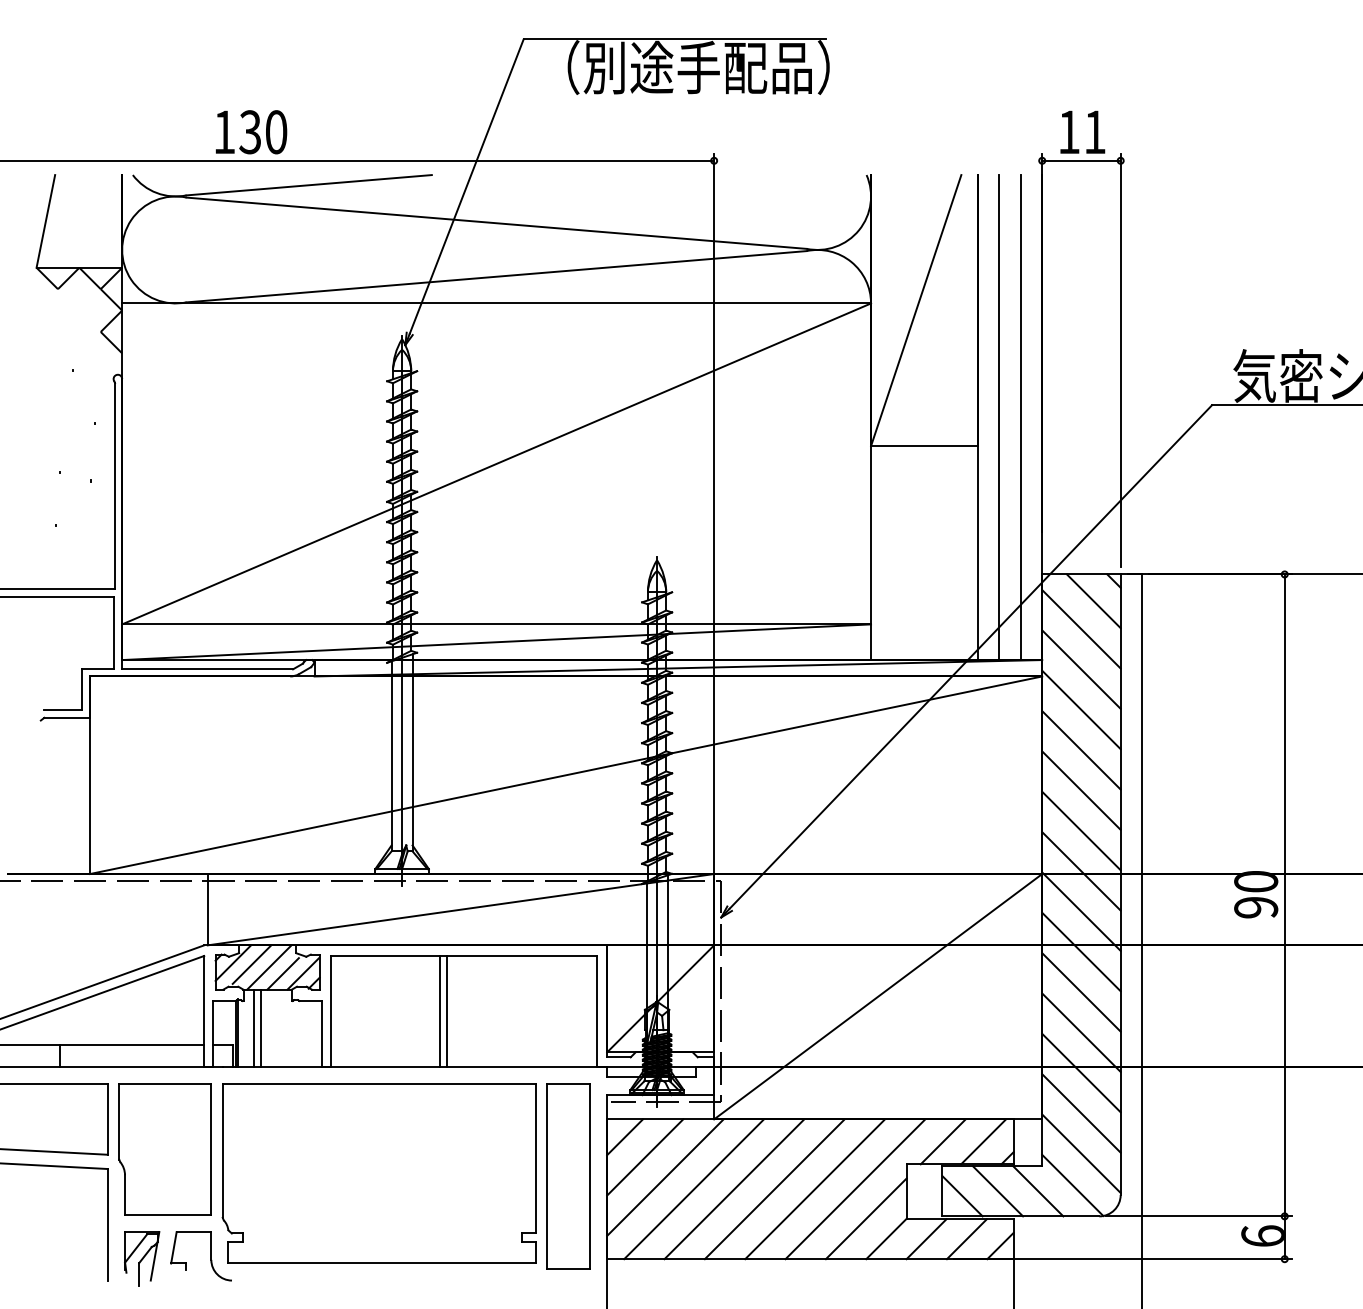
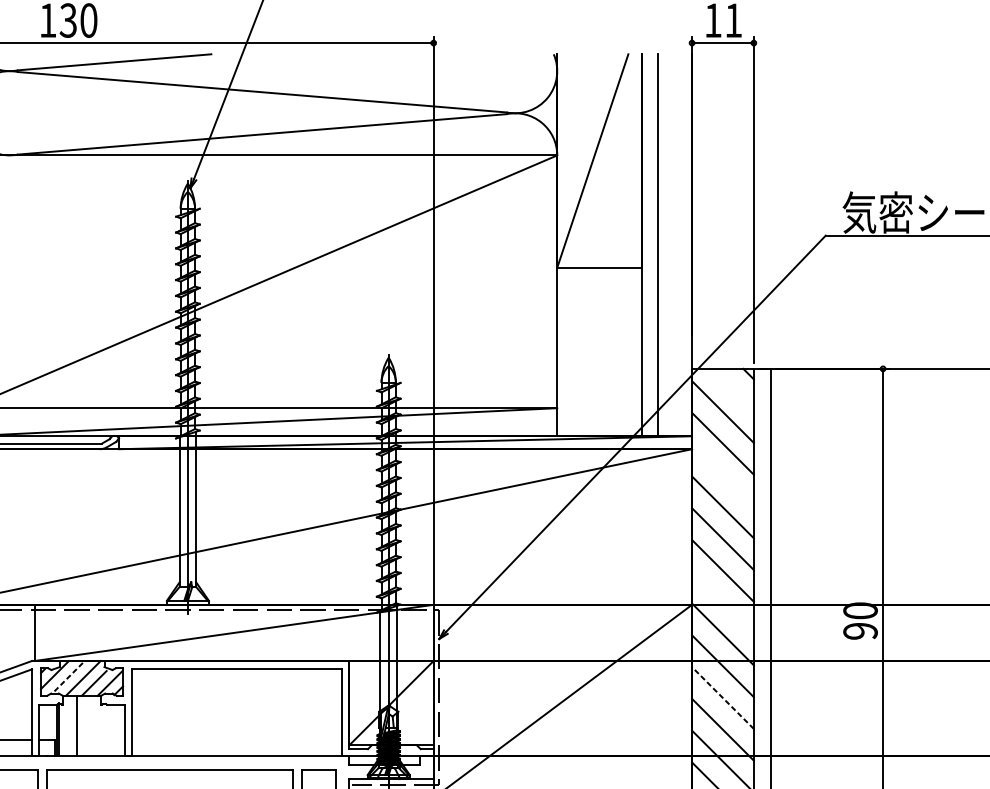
line: (1020, 417) -> (674, 245), removed
line: (1093, 601) -> (732, 390), removed
line: (1081, 709) -> (723, 475), removed
line: (1081, 871) -> (723, 602), removed
line: (252, 964) -> (70, 676), solid -> dashed
line: (1081, 992) -> (723, 698), solid -> dashed
line: (439, 1011) -> (217, 713), removed
line: (446, 1011) -> (222, 713), removed
line: (254, 1027) -> (71, 725), removed

